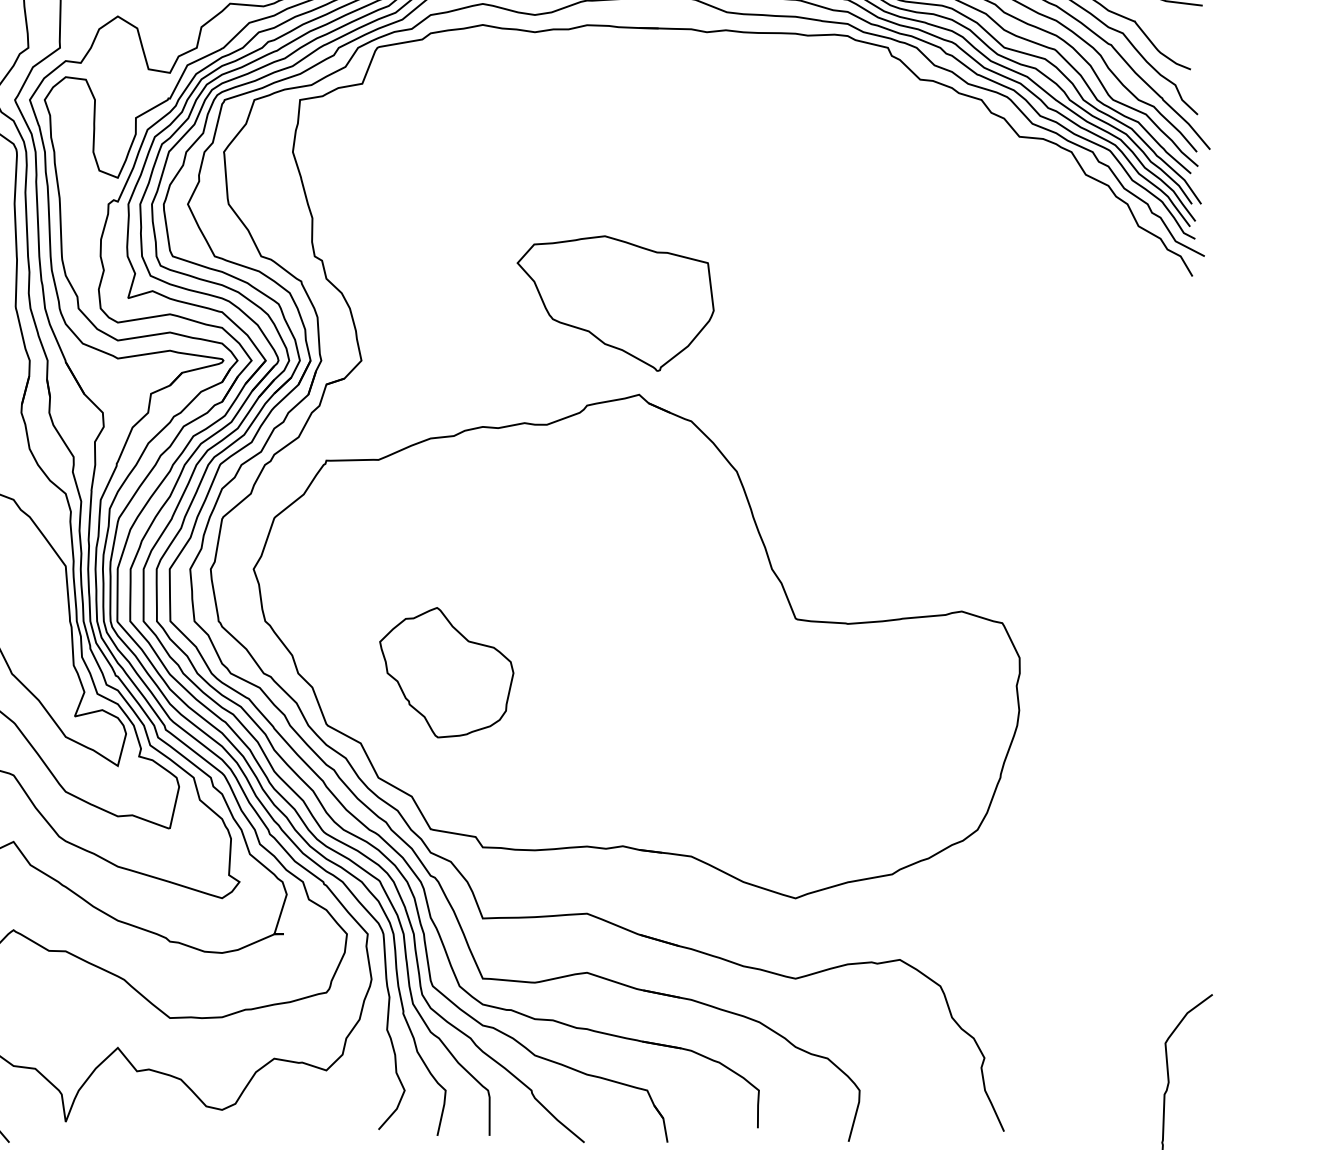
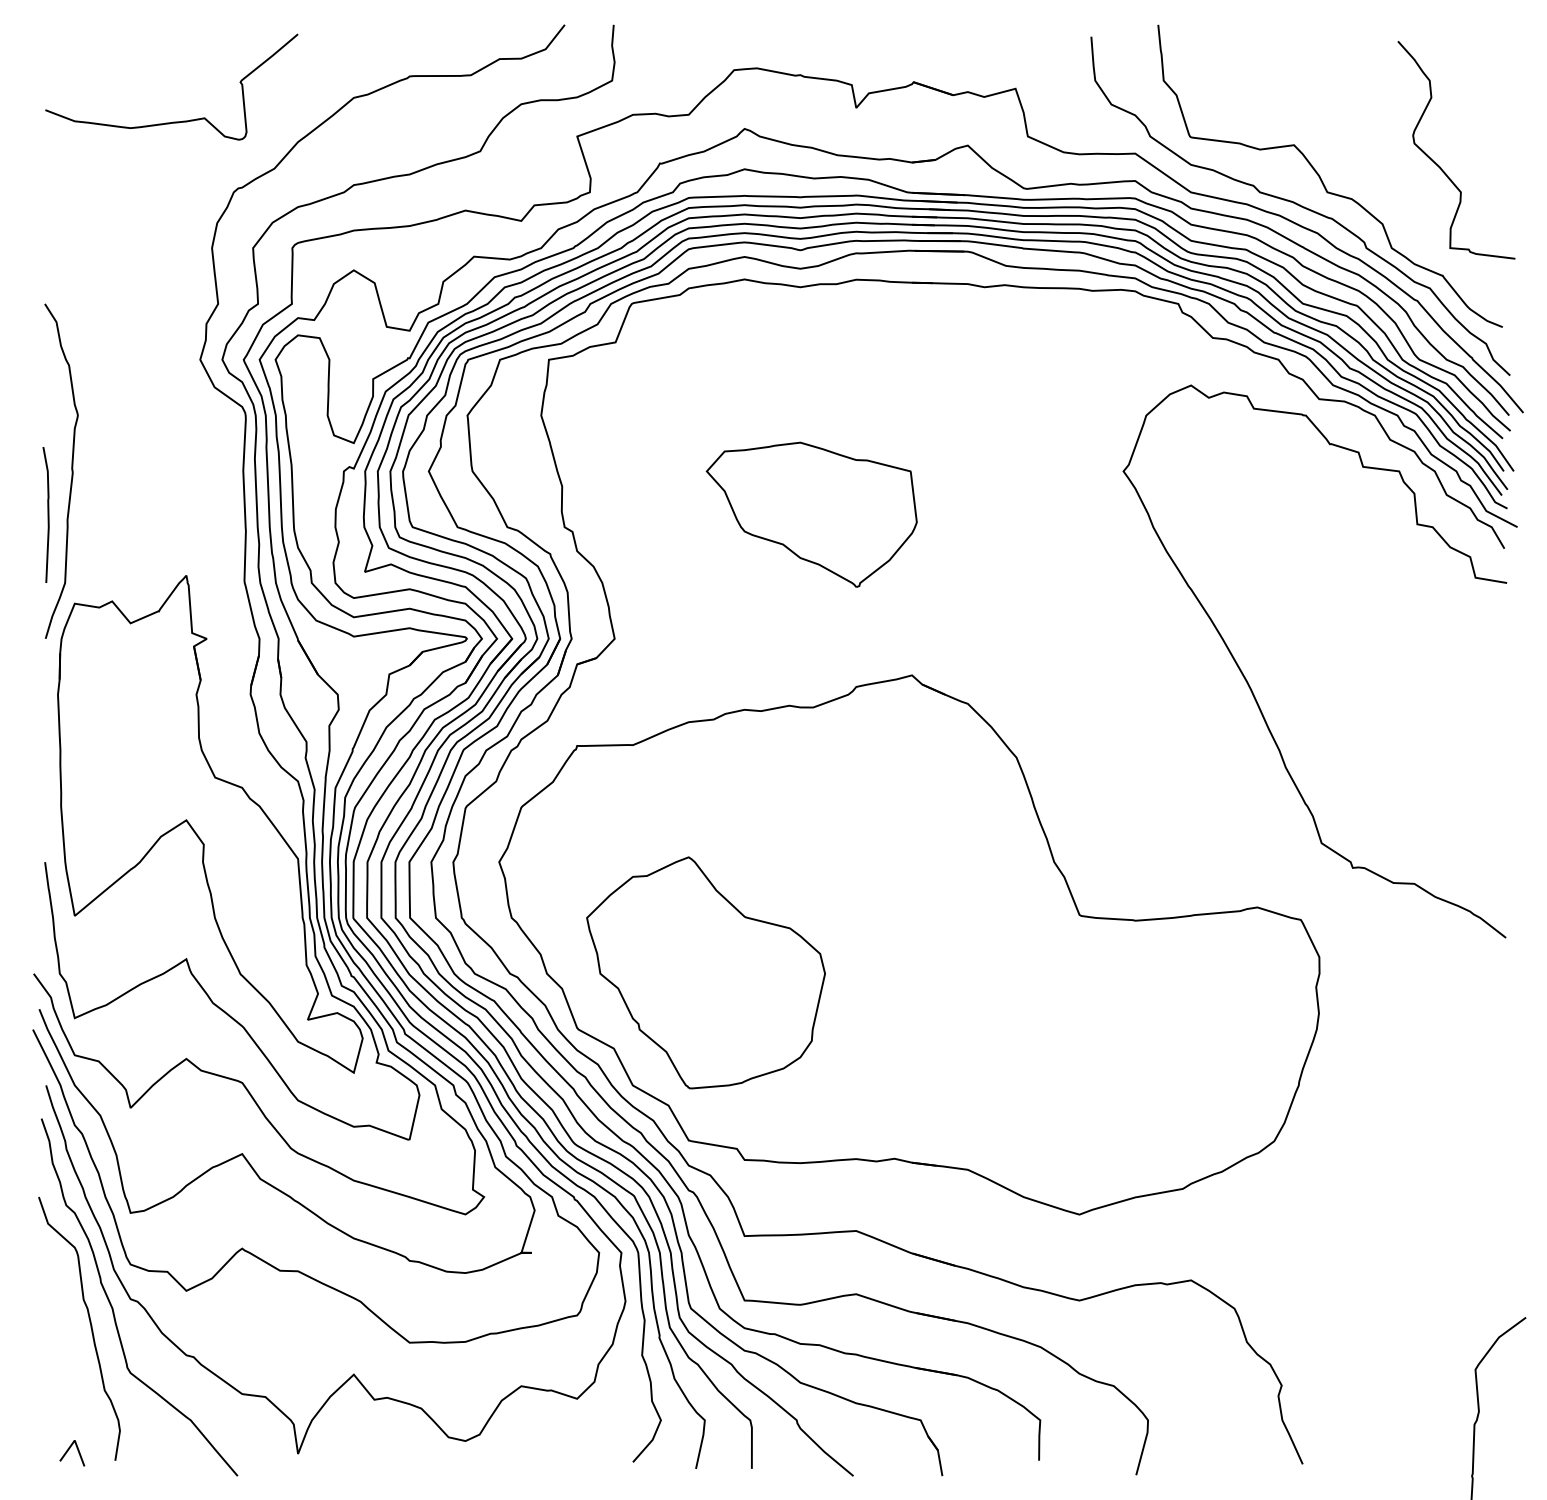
part: (615, 303) -> (811, 514), moved
curve: (958, 410) -> (1253, 692), added
part: (446, 672) -> (705, 972), size x1.67

